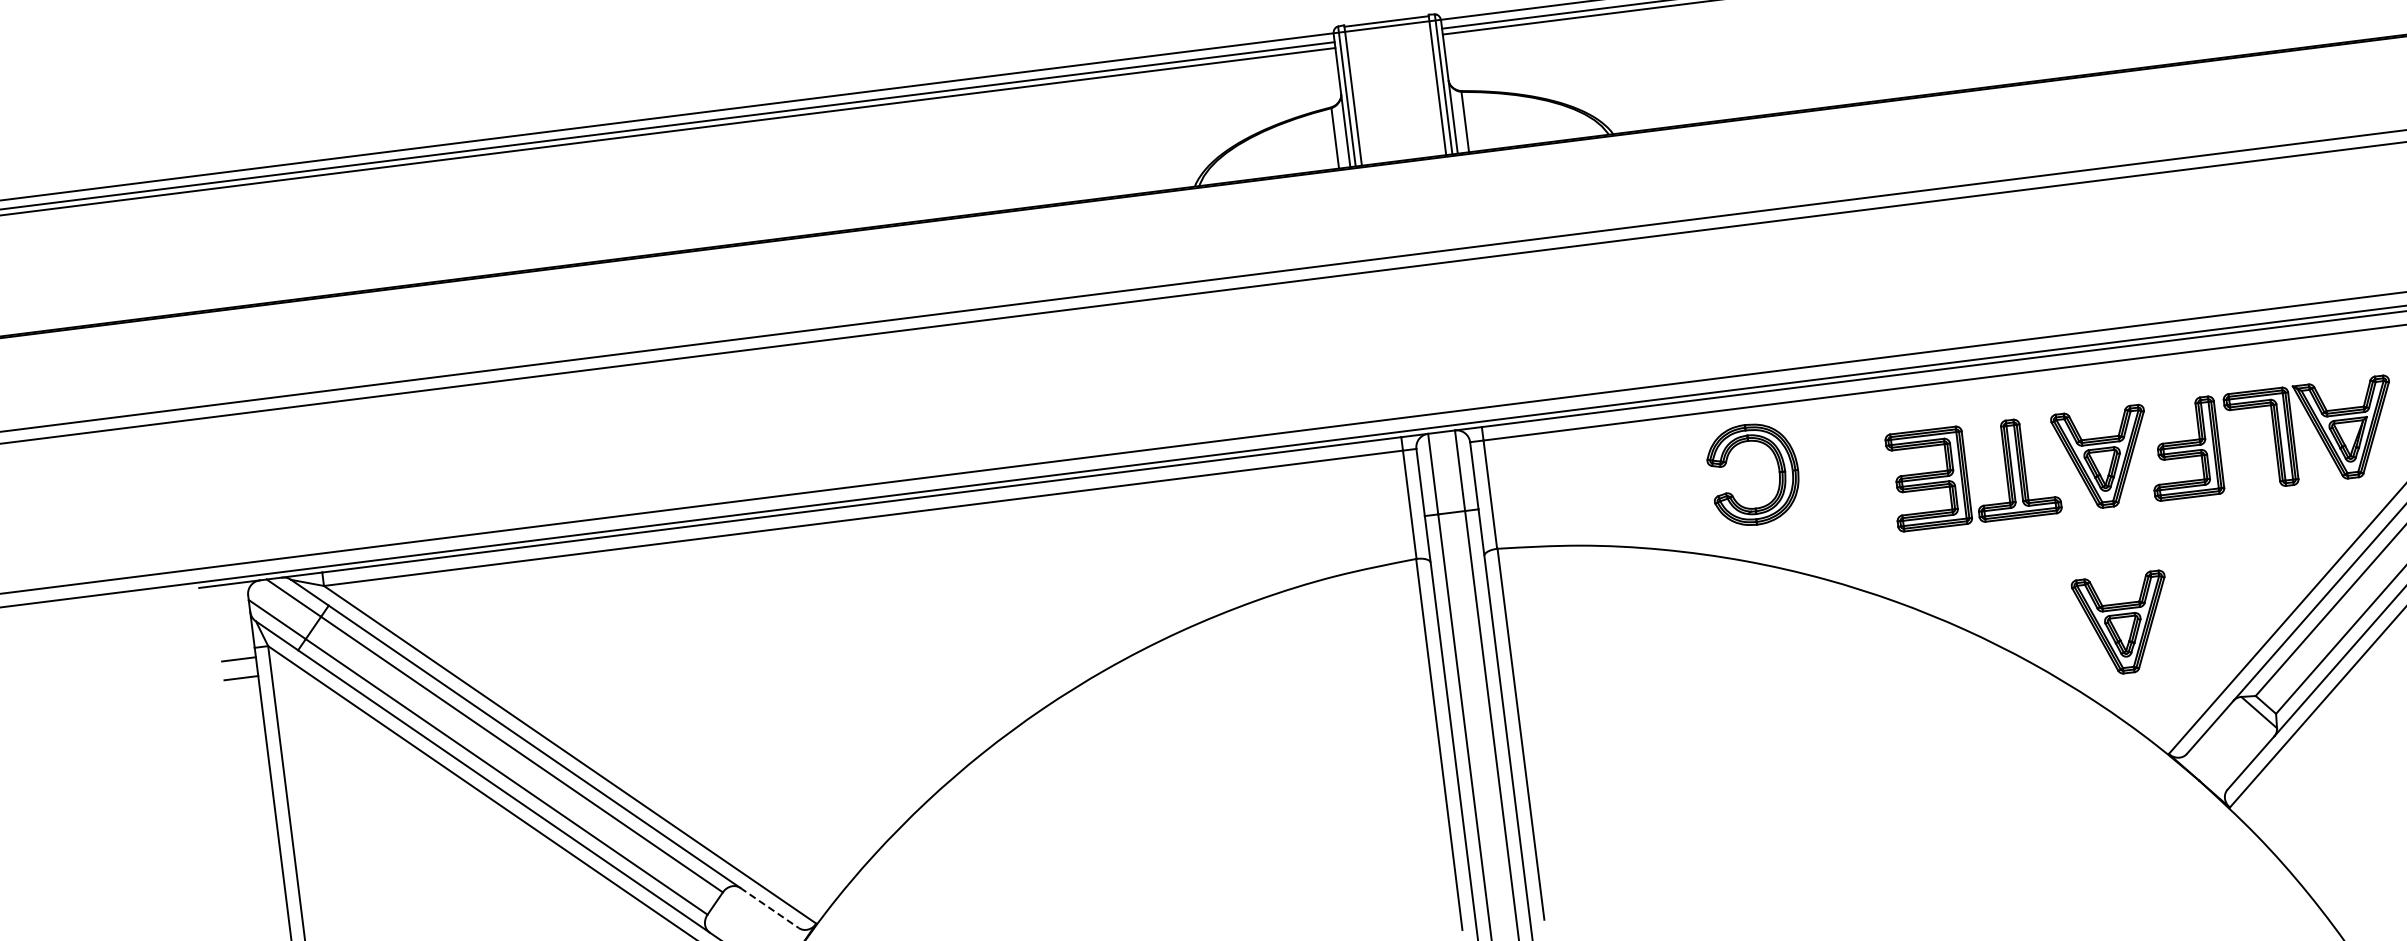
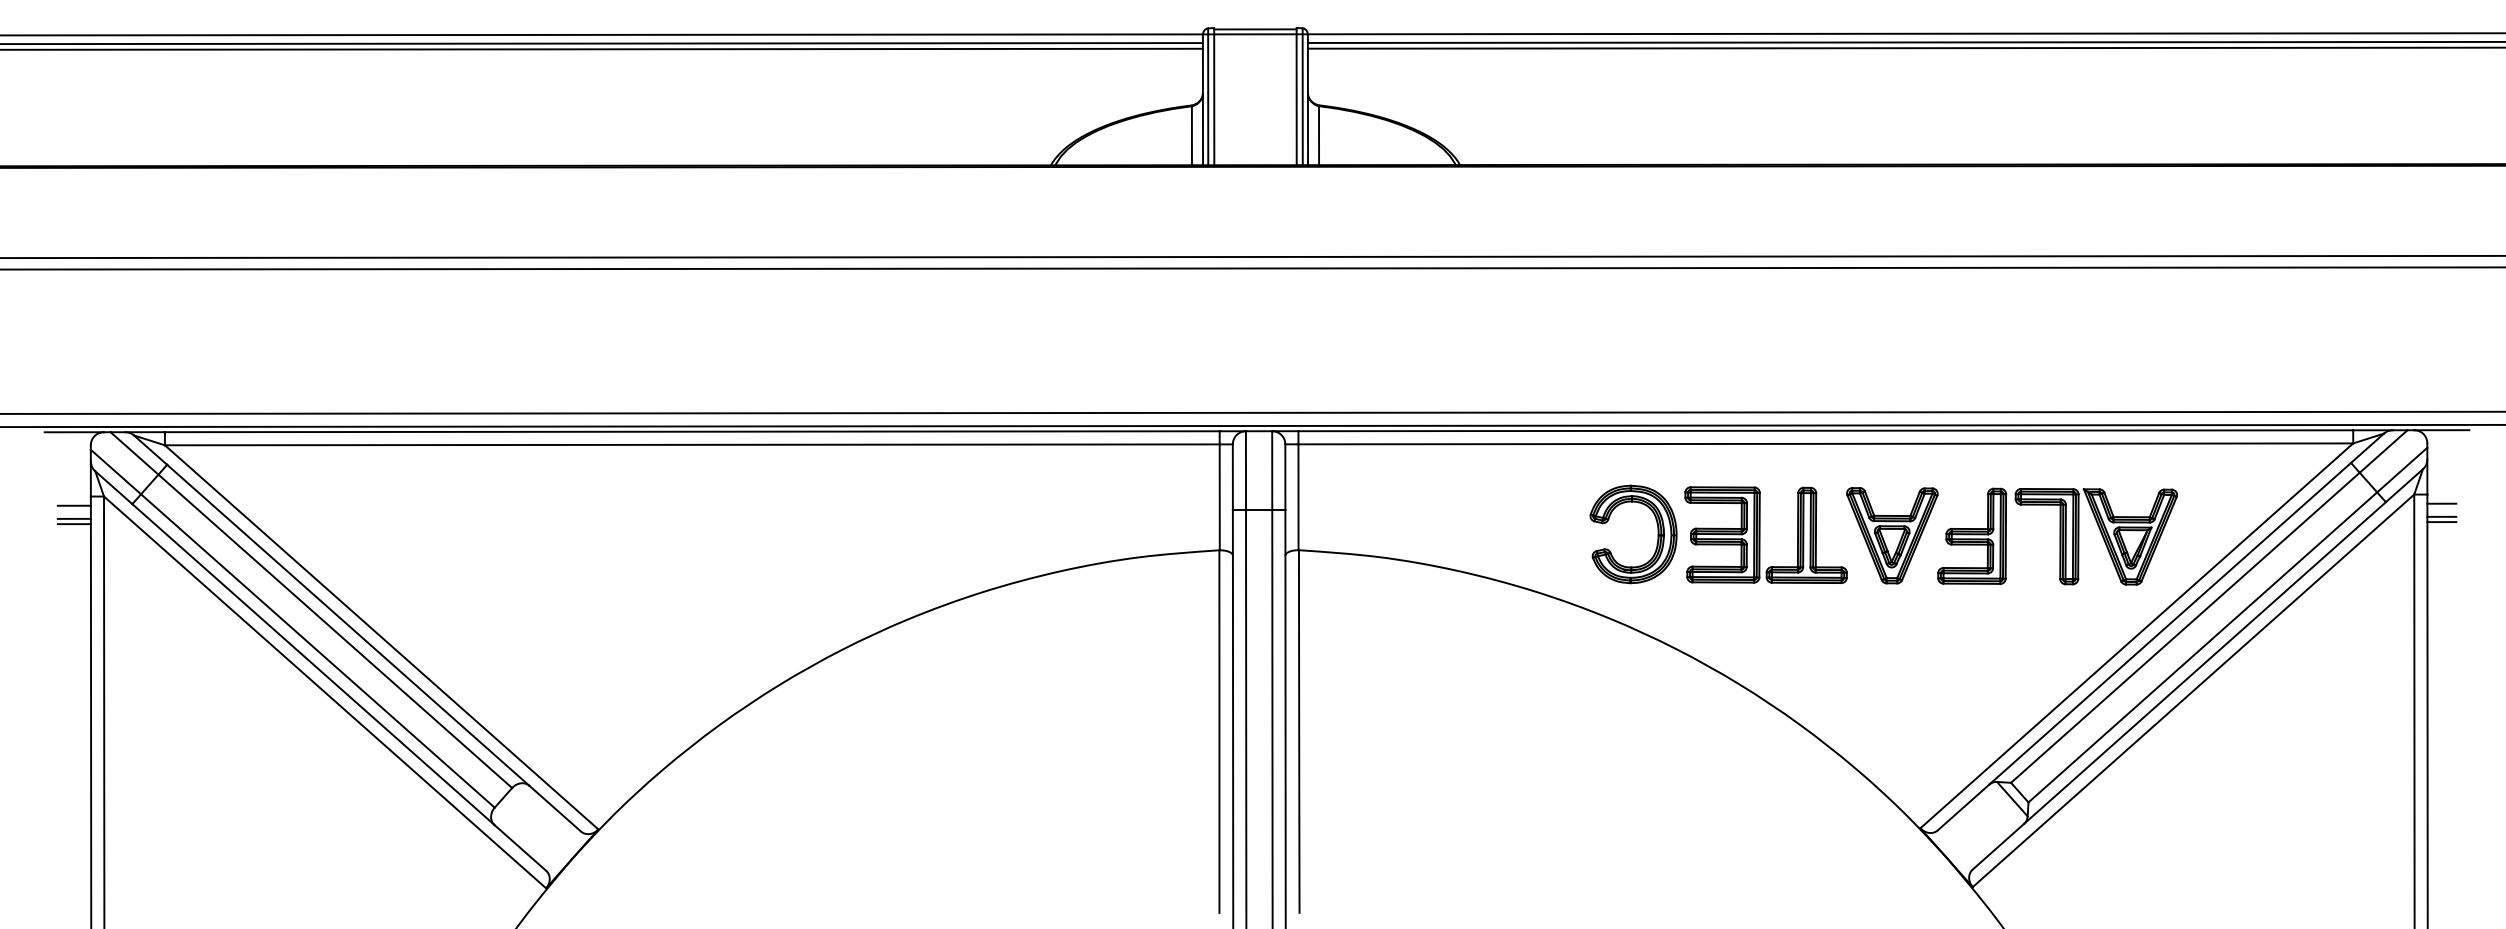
part: (1778, 471) -> (1657, 534), moved
part: (2123, 623) -> (1892, 697), removed
line: (239, 672) -> (73, 518), added
line: (769, 908) -> (555, 809), dashed -> solid

